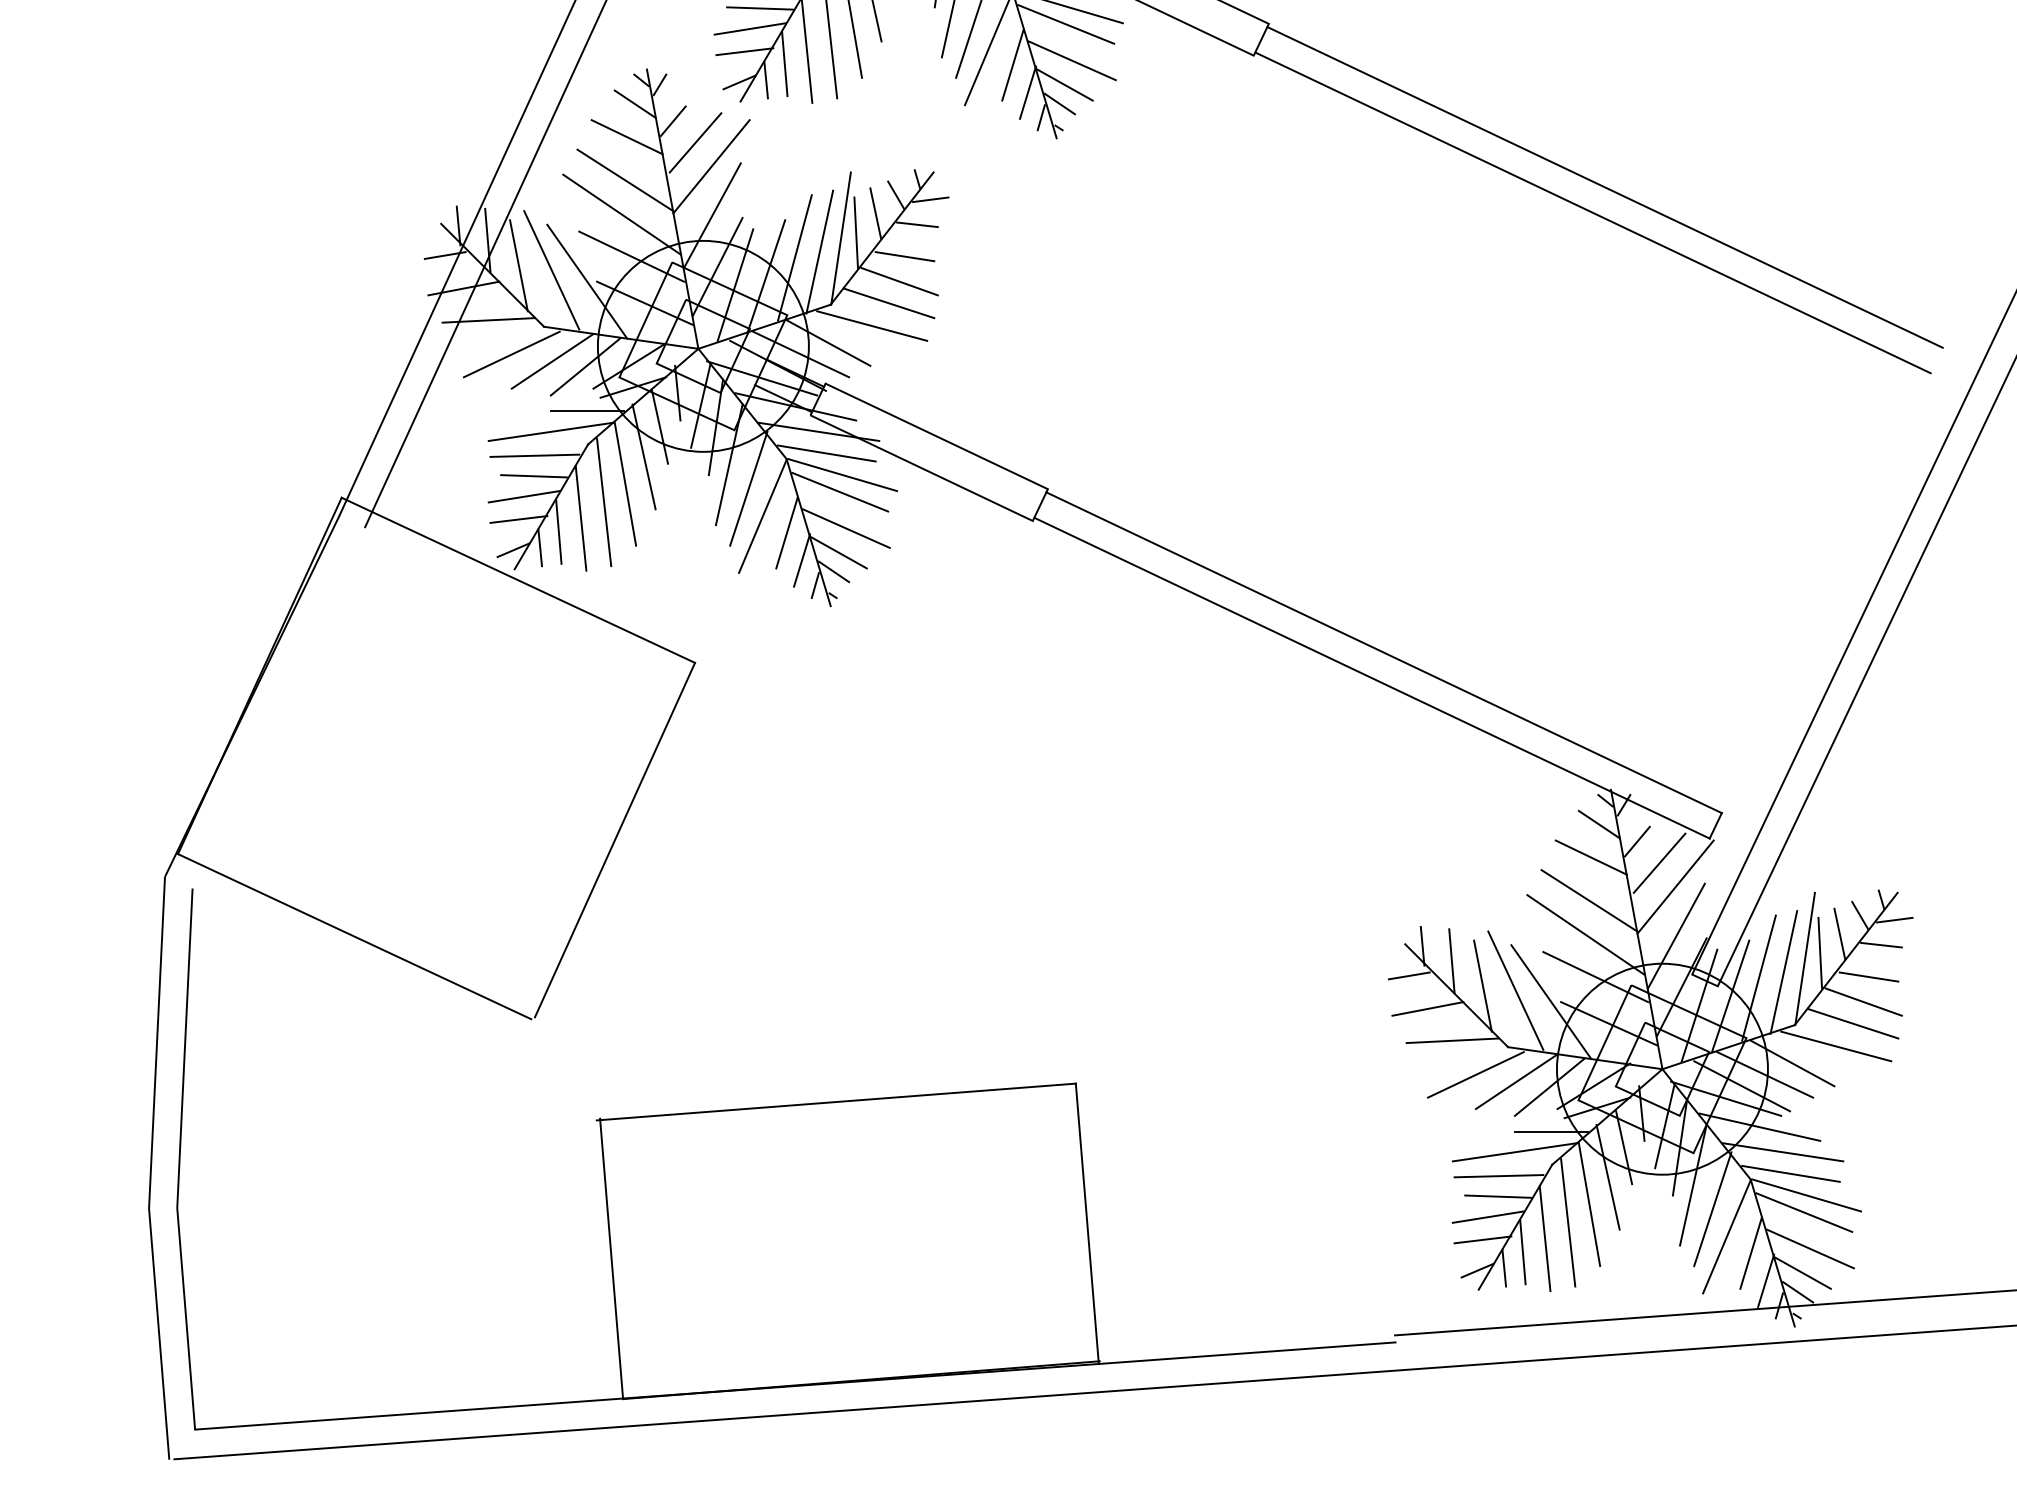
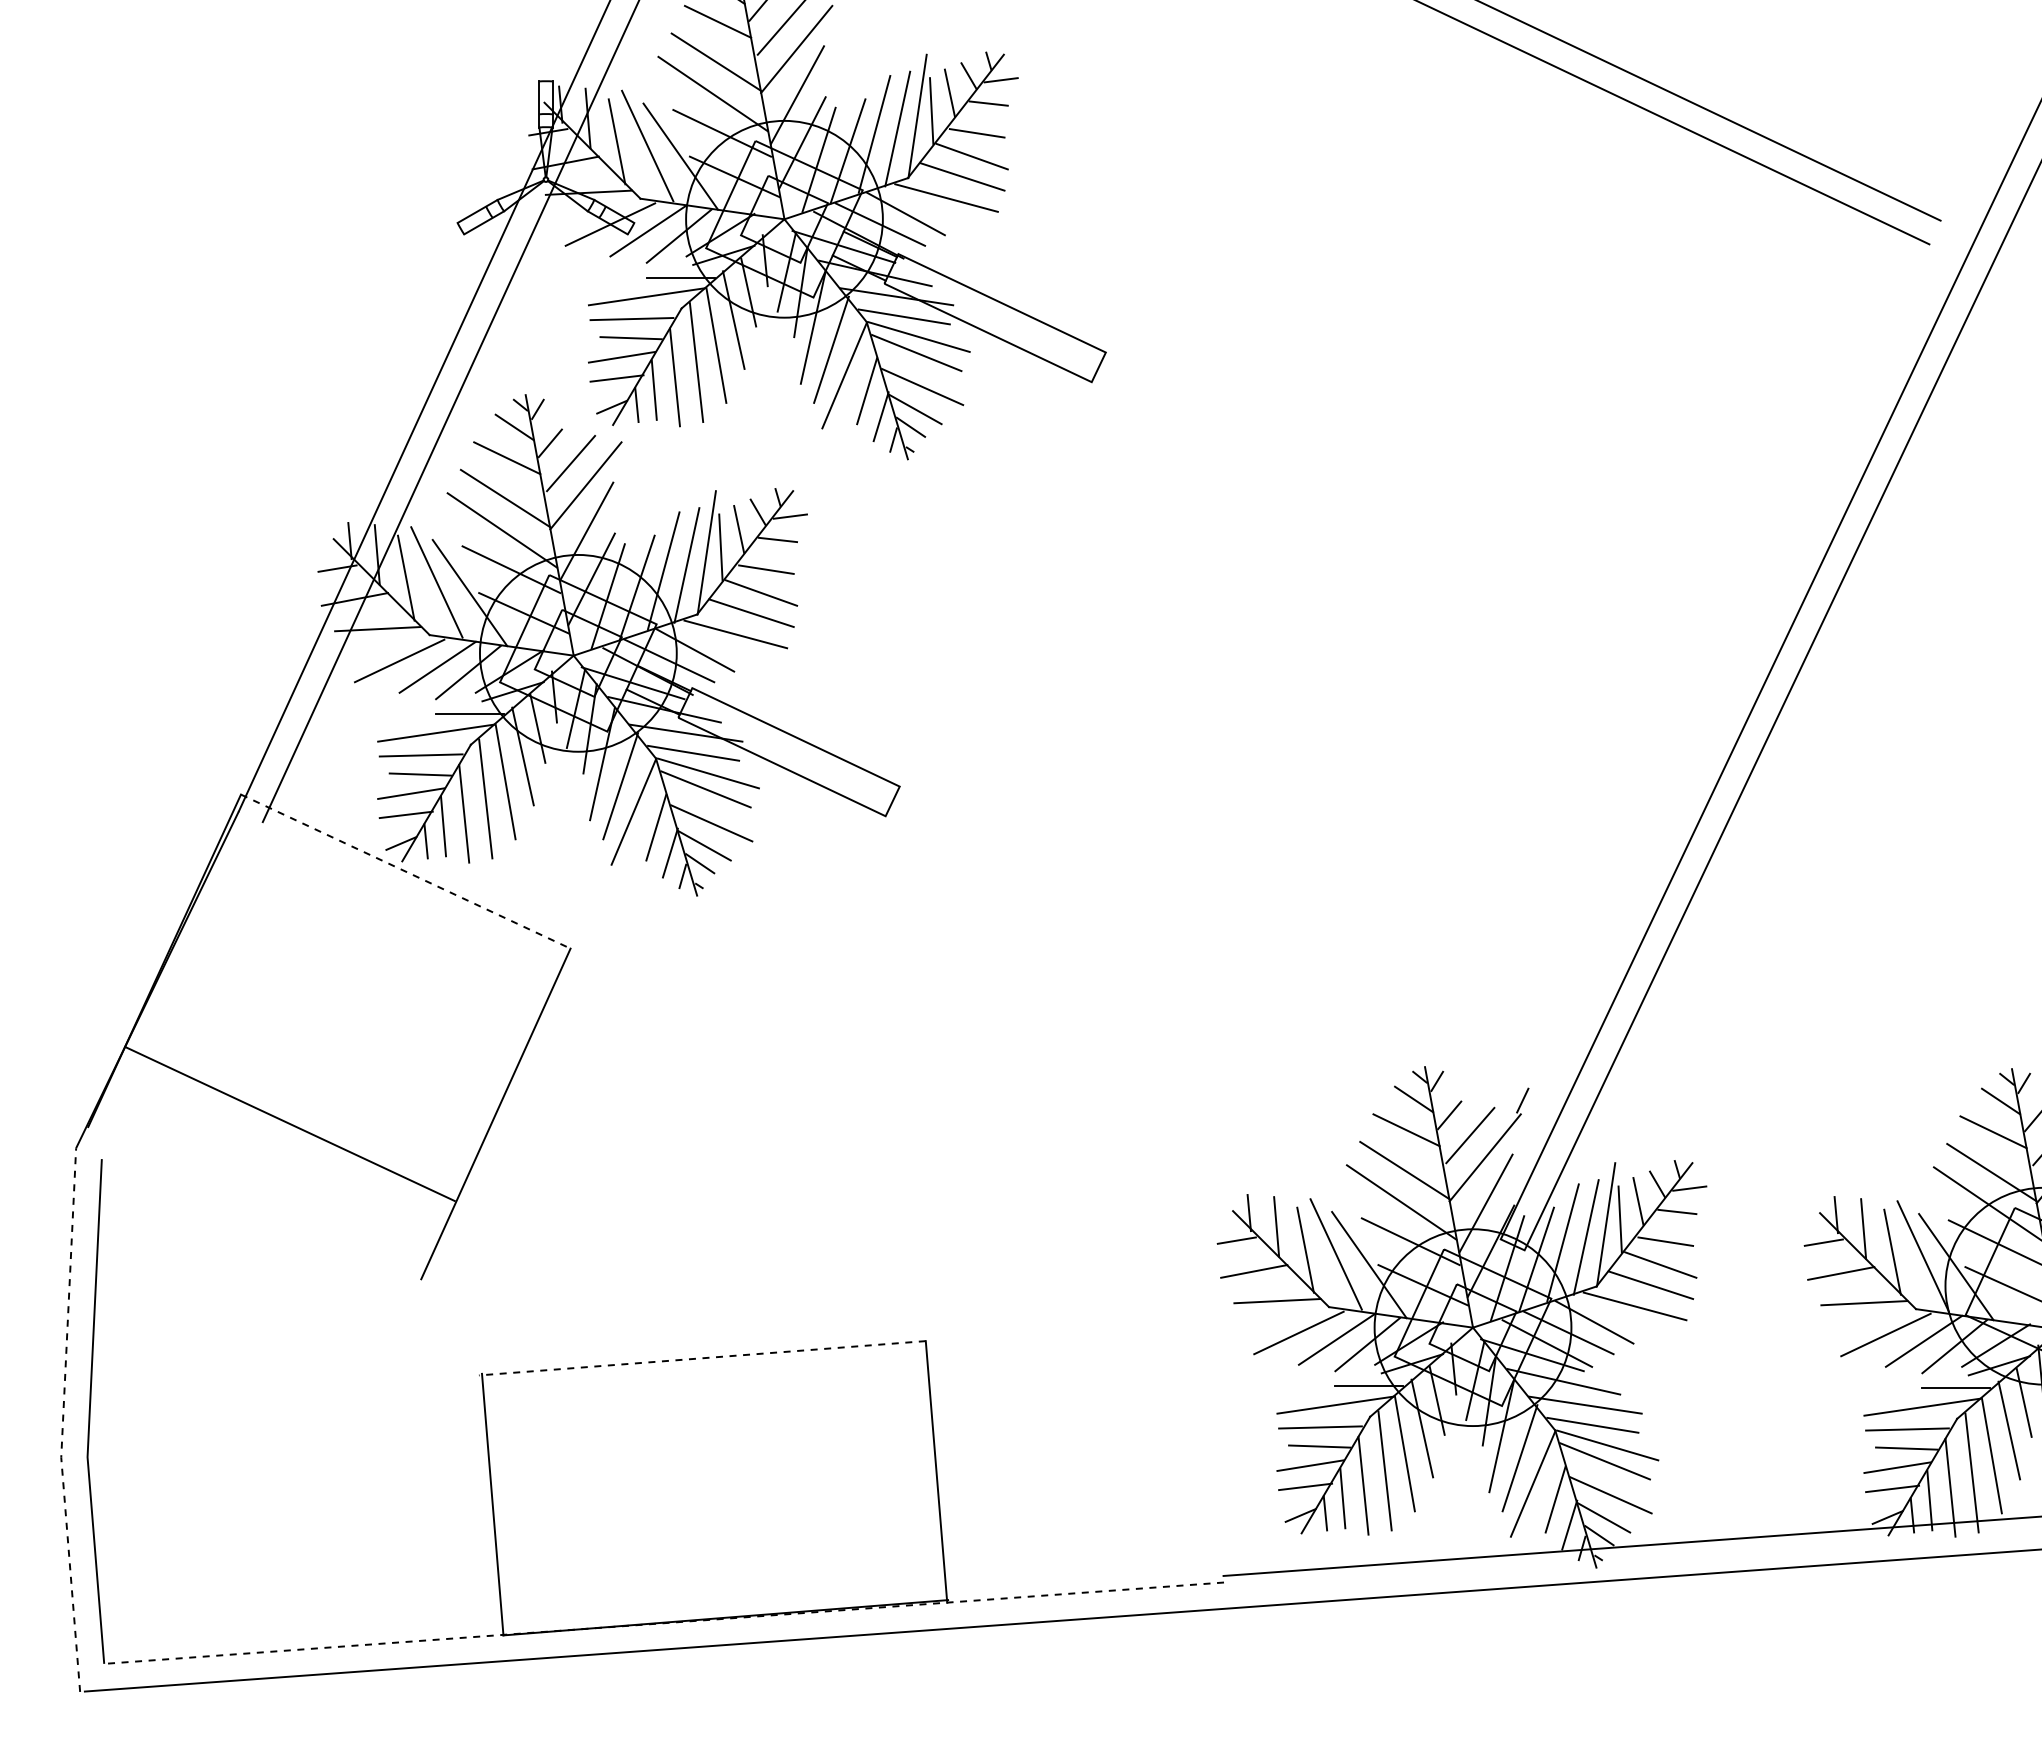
line: (1605, 186) -> (1419, 504), removed
line: (1593, 212) -> (1408, 528), removed
line: (518, 580) -> (405, 871), solid -> dashed
line: (1384, 652) -> (1213, 938), removed
line: (1372, 677) -> (1202, 962), removed
line: (354, 937) -> (289, 1124), moved
line: (835, 1102) -> (701, 1358), solid -> dashed
line: (151, 1168) -> (63, 1420), solid -> dashed
line: (794, 1386) -> (663, 1623), solid -> dashed

